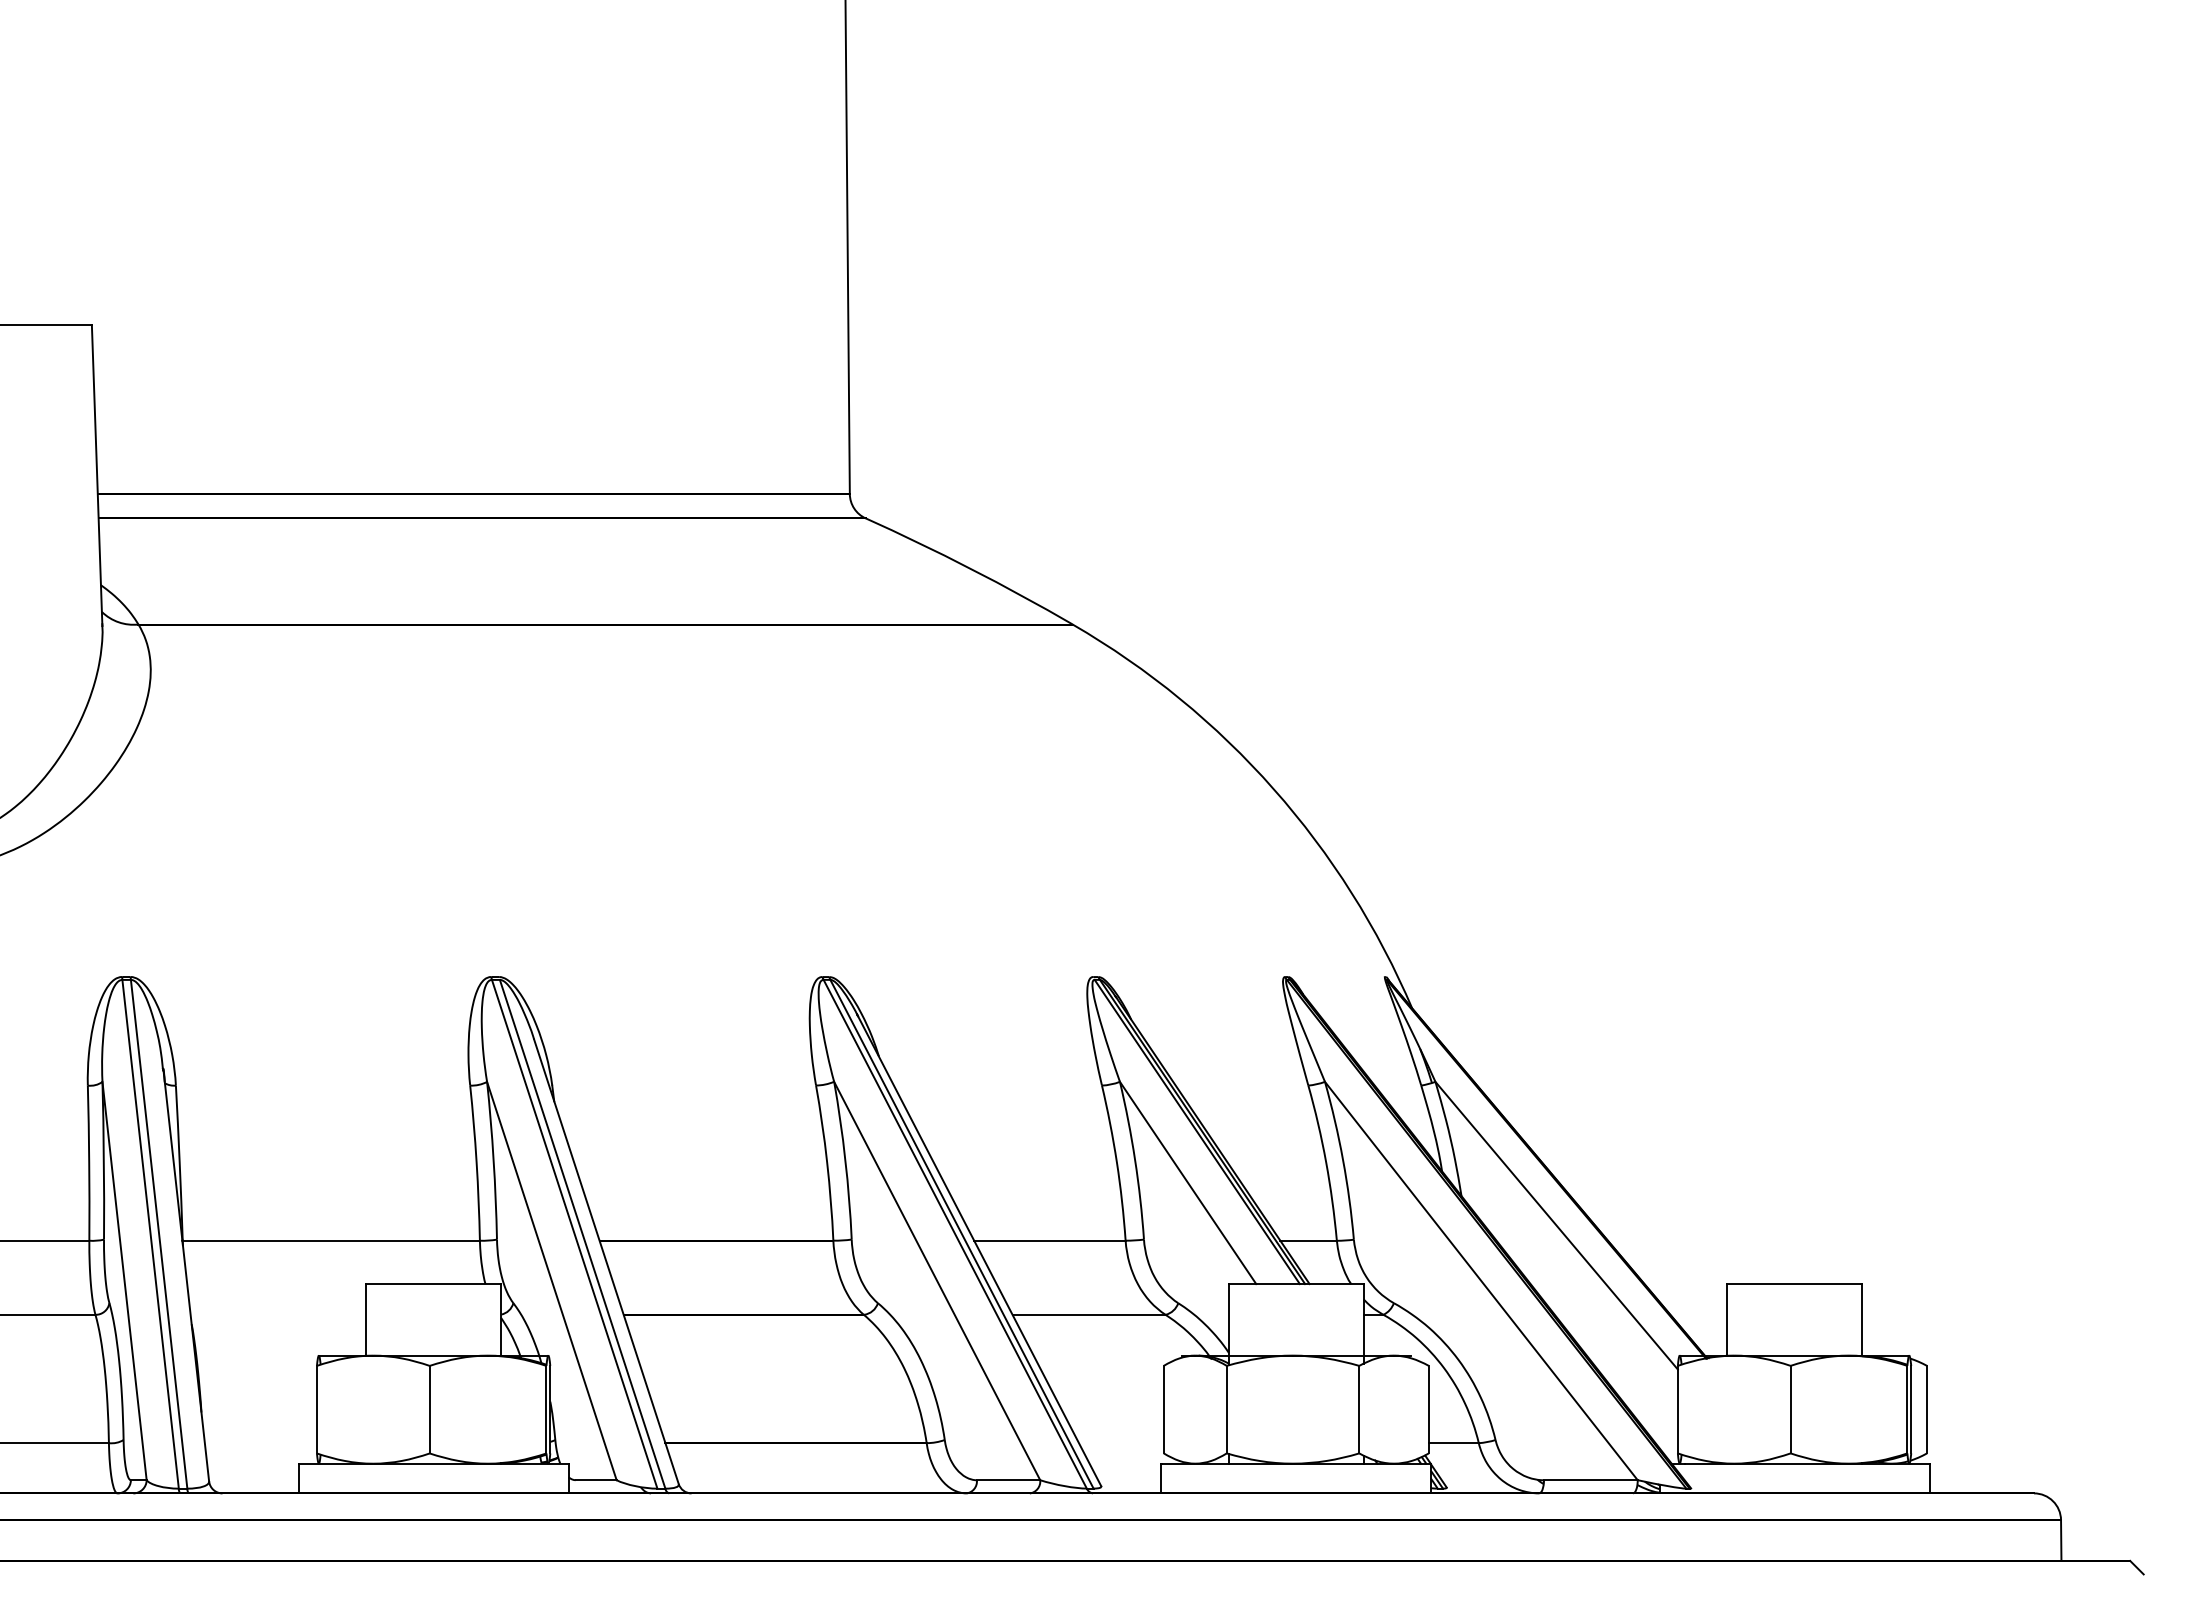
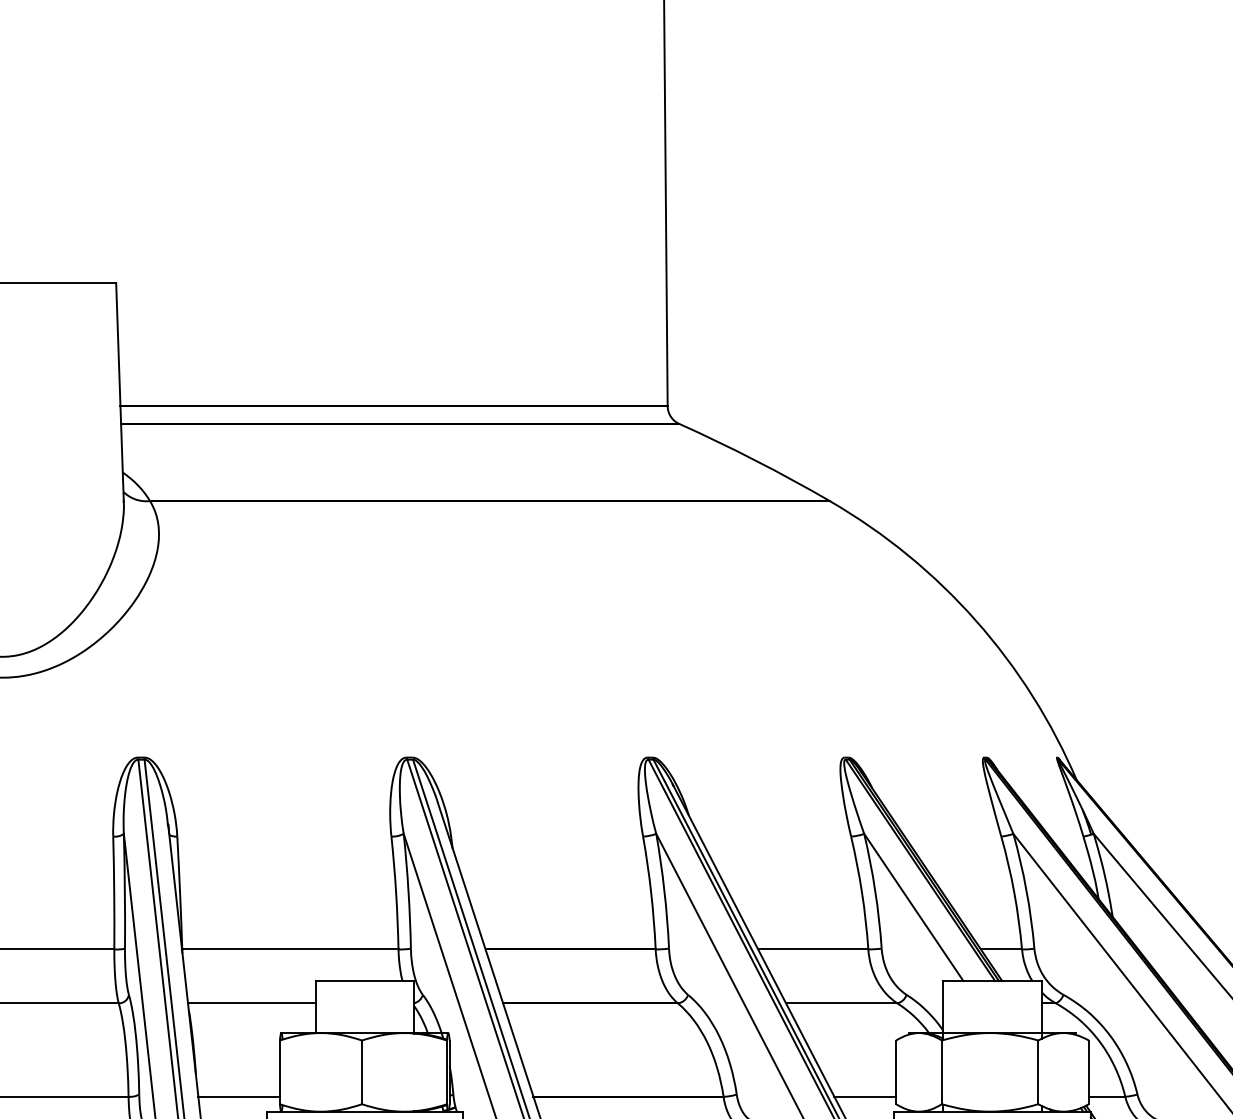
line: (278, 1314) -> (251, 1003), added
line: (260, 1443) -> (238, 1096), added
line: (1121, 1443) -> (865, 1096), added

